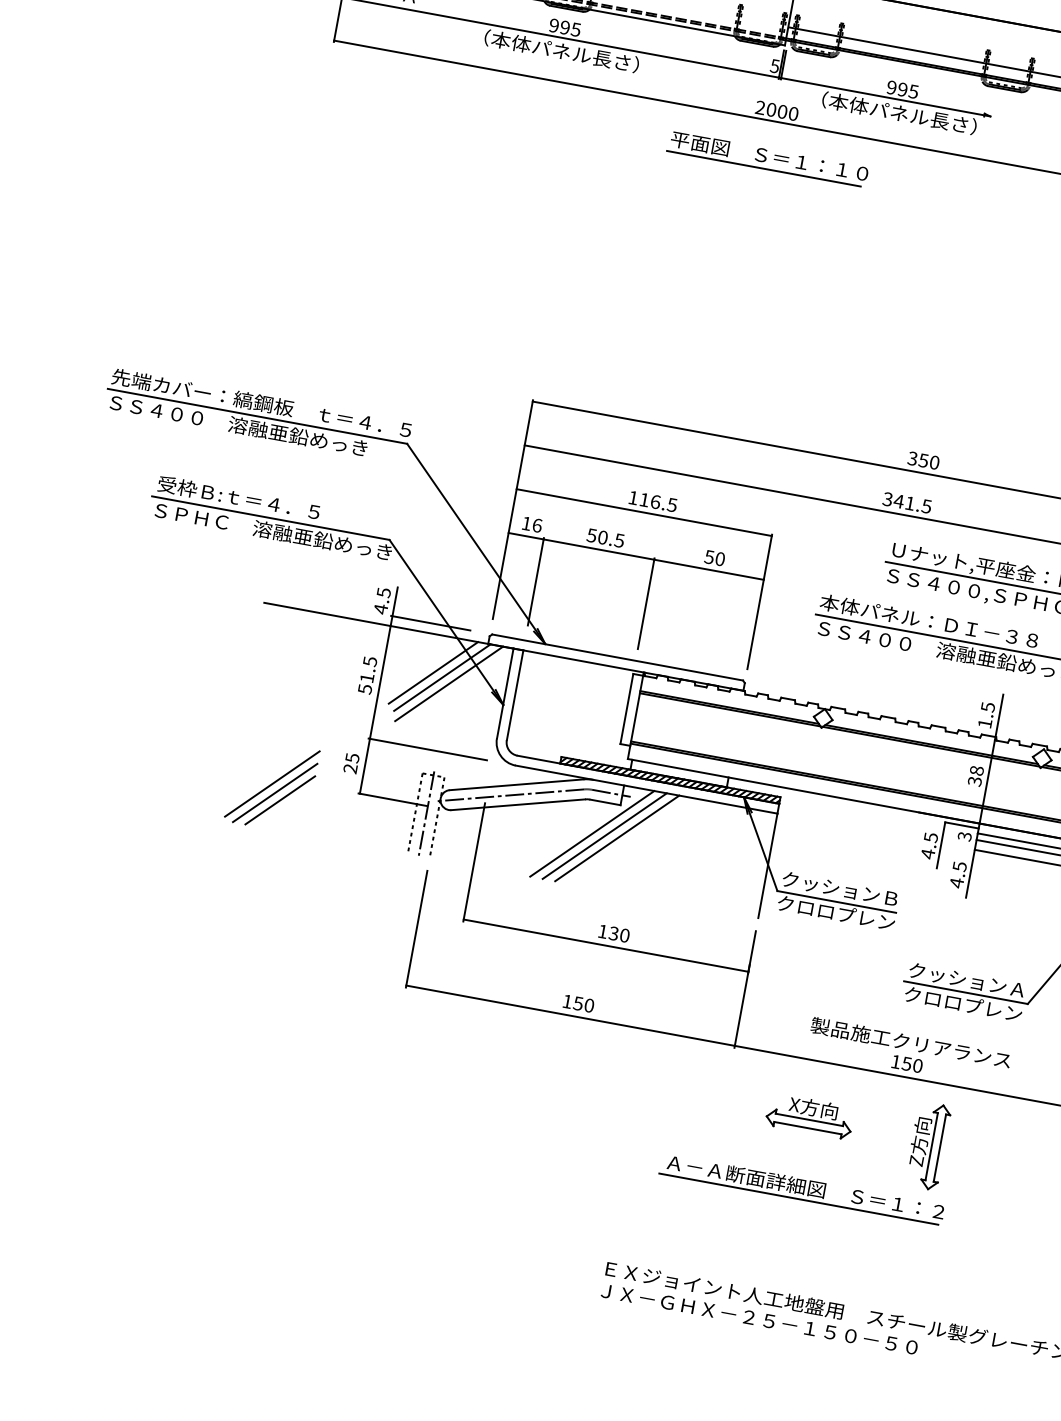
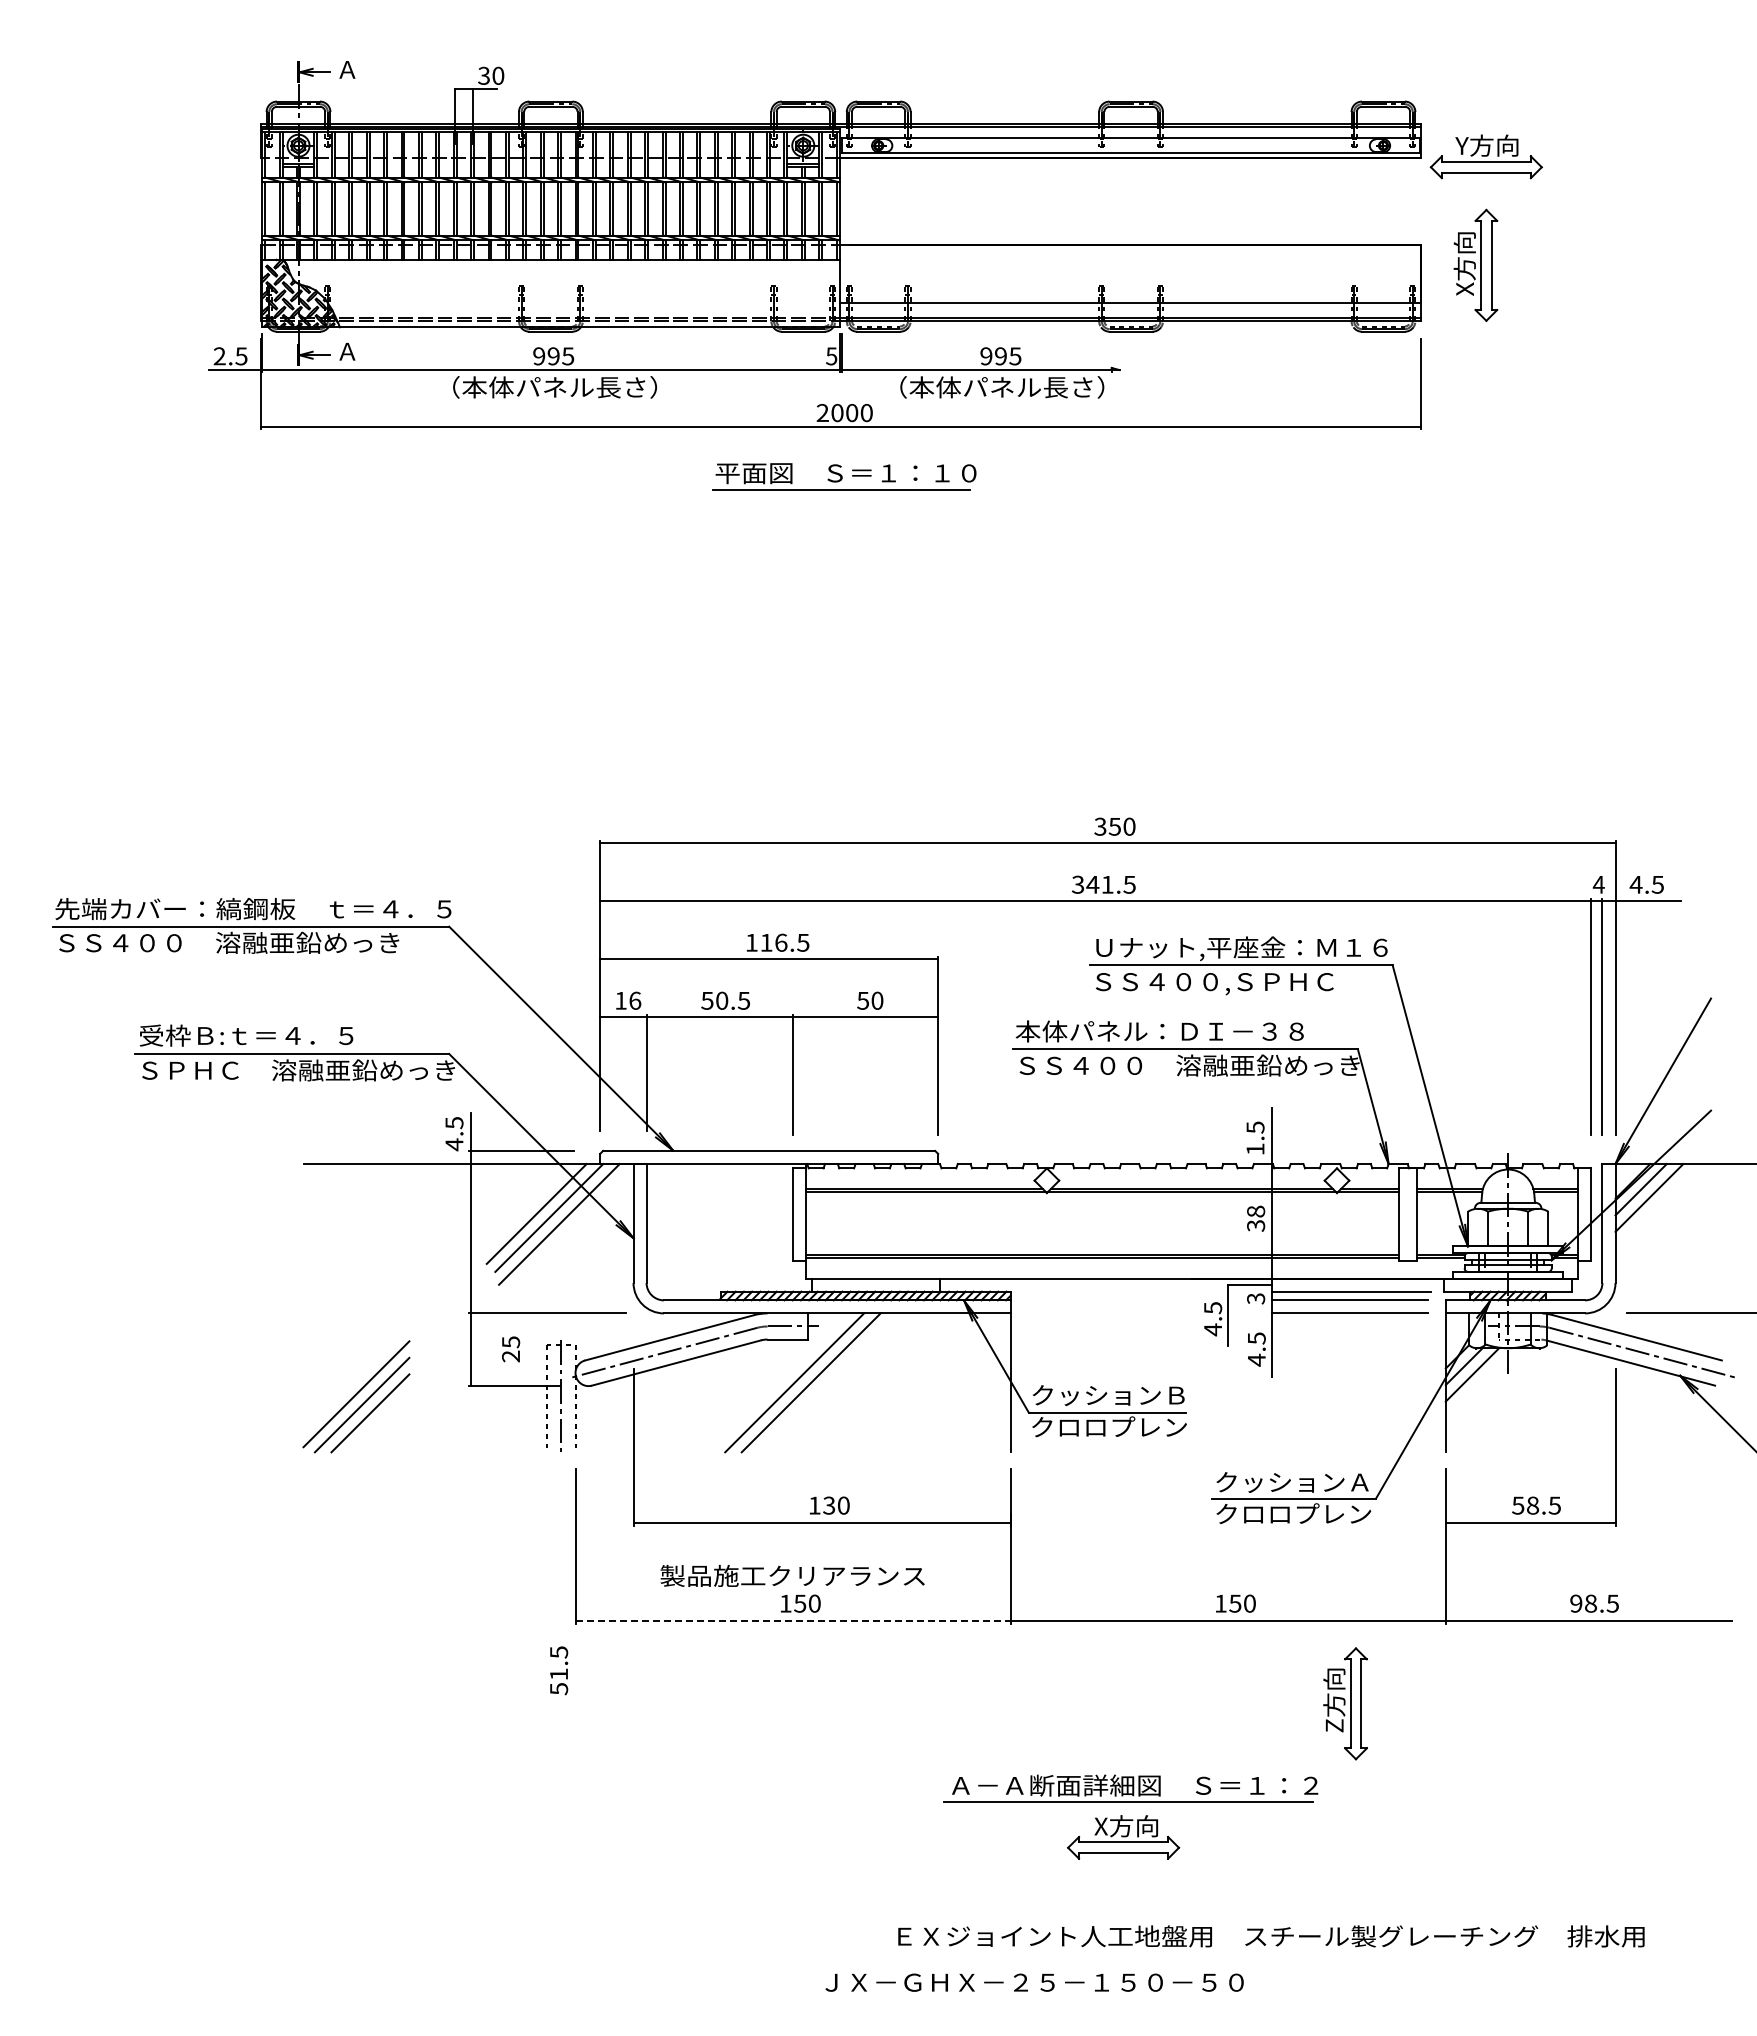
text: (368, 675) -> (559, 1670), moved
text: (351, 763) -> (511, 1349), moved
line: (591, 833) -> (777, 1382), removed
line: (570, 1016) -> (793, 1621), solid -> dashed
text: (910, 1042) -> (792, 1575), moved
part: (810, 1116) -> (1123, 1837), moved
part: (927, 1145) -> (1345, 1703), moved
text: (759, 1319) -> (1034, 1982), moved

